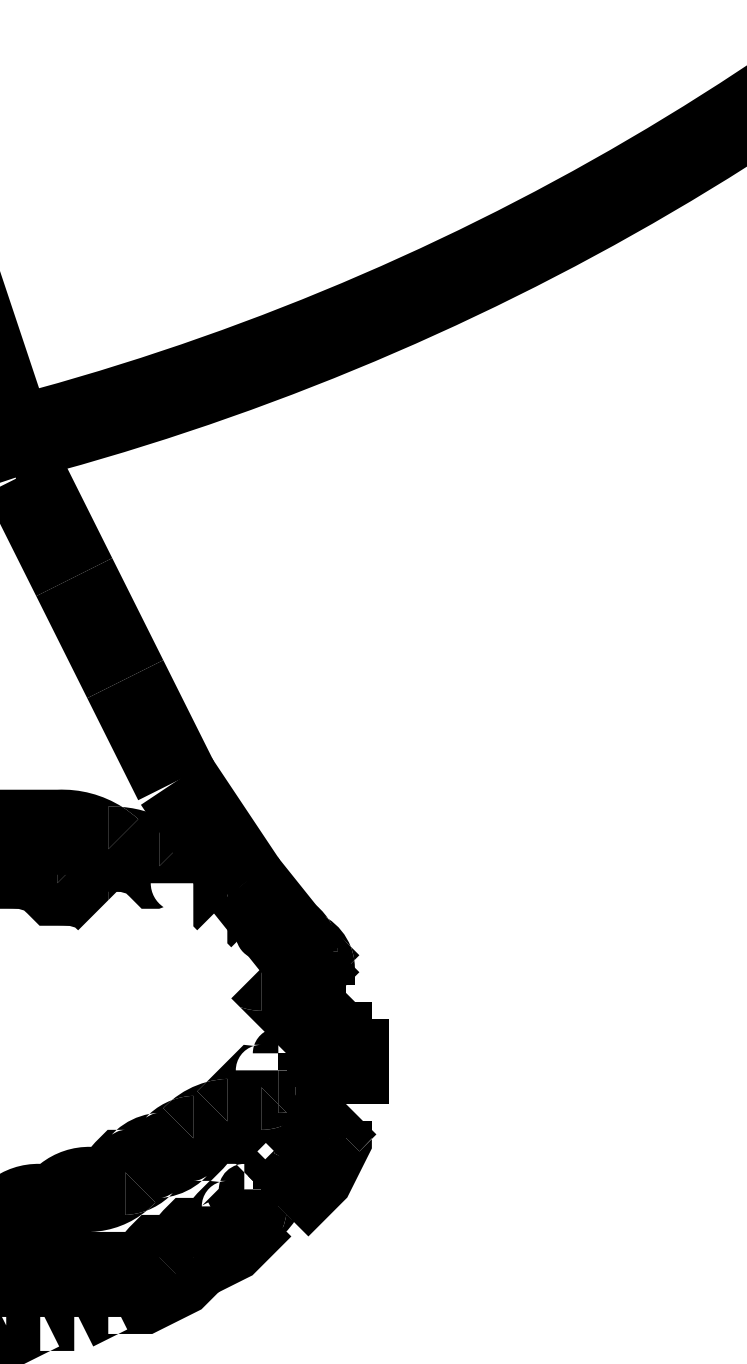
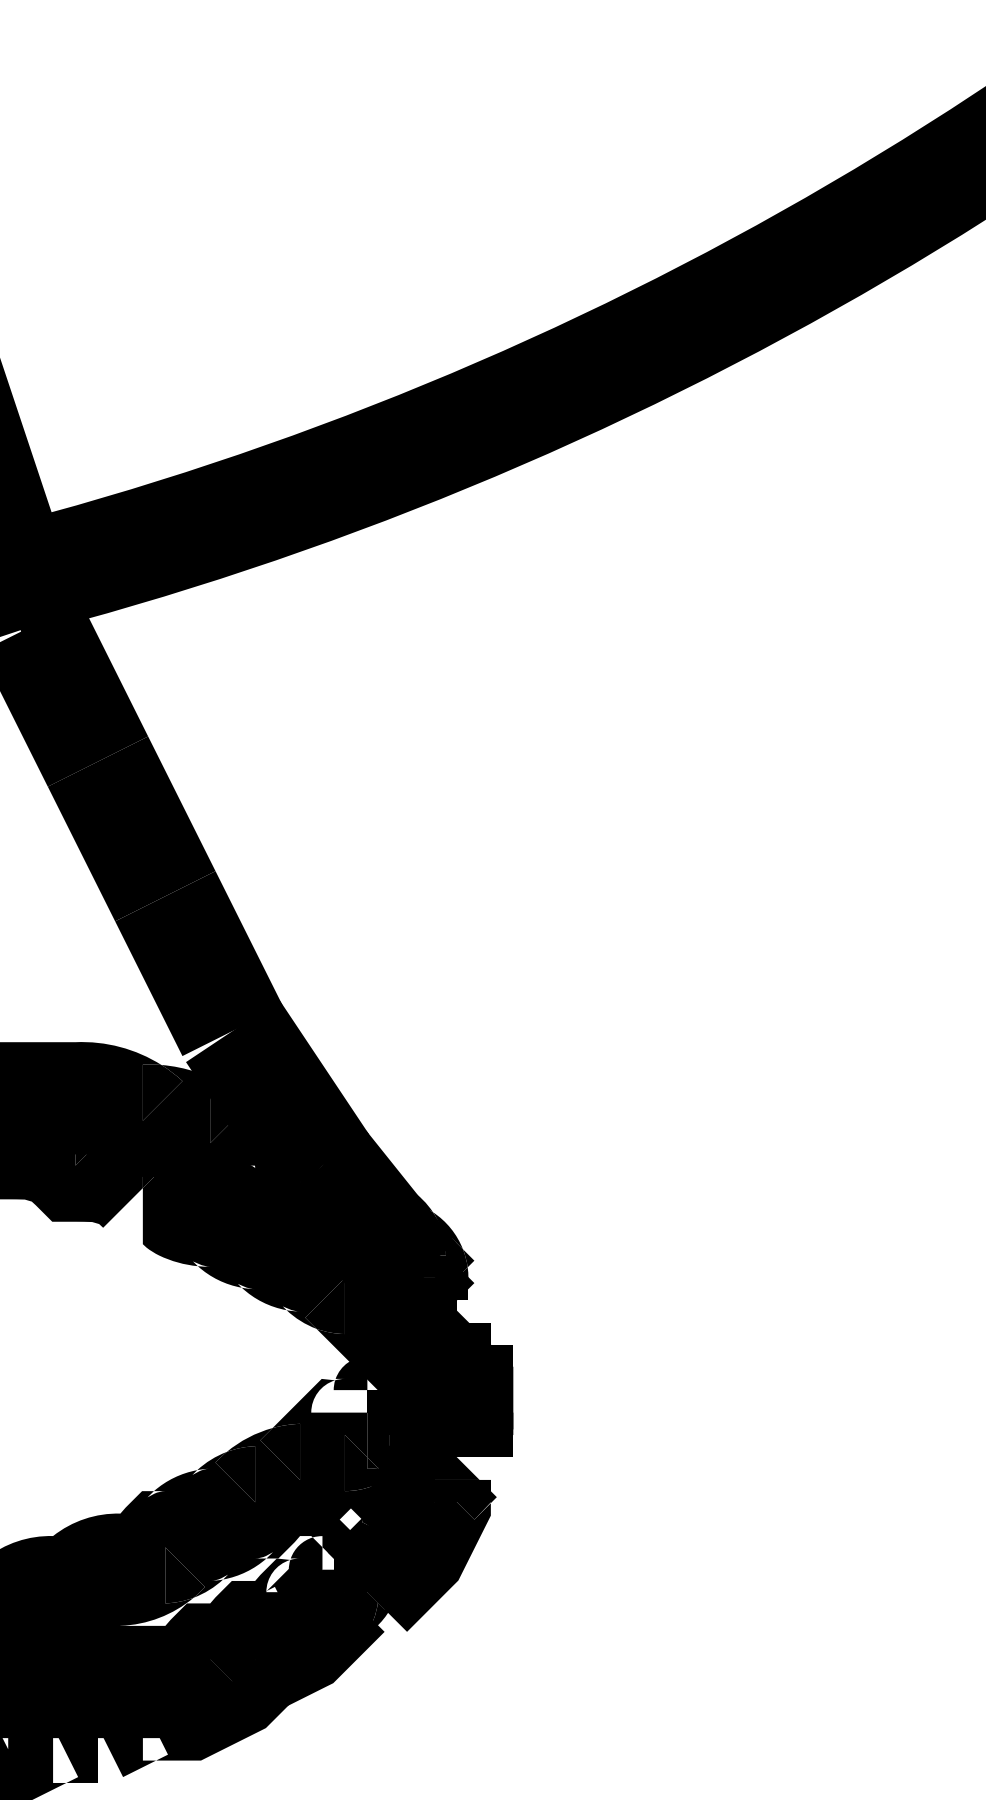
fill: (191, 932) -> (252, 1230), added

